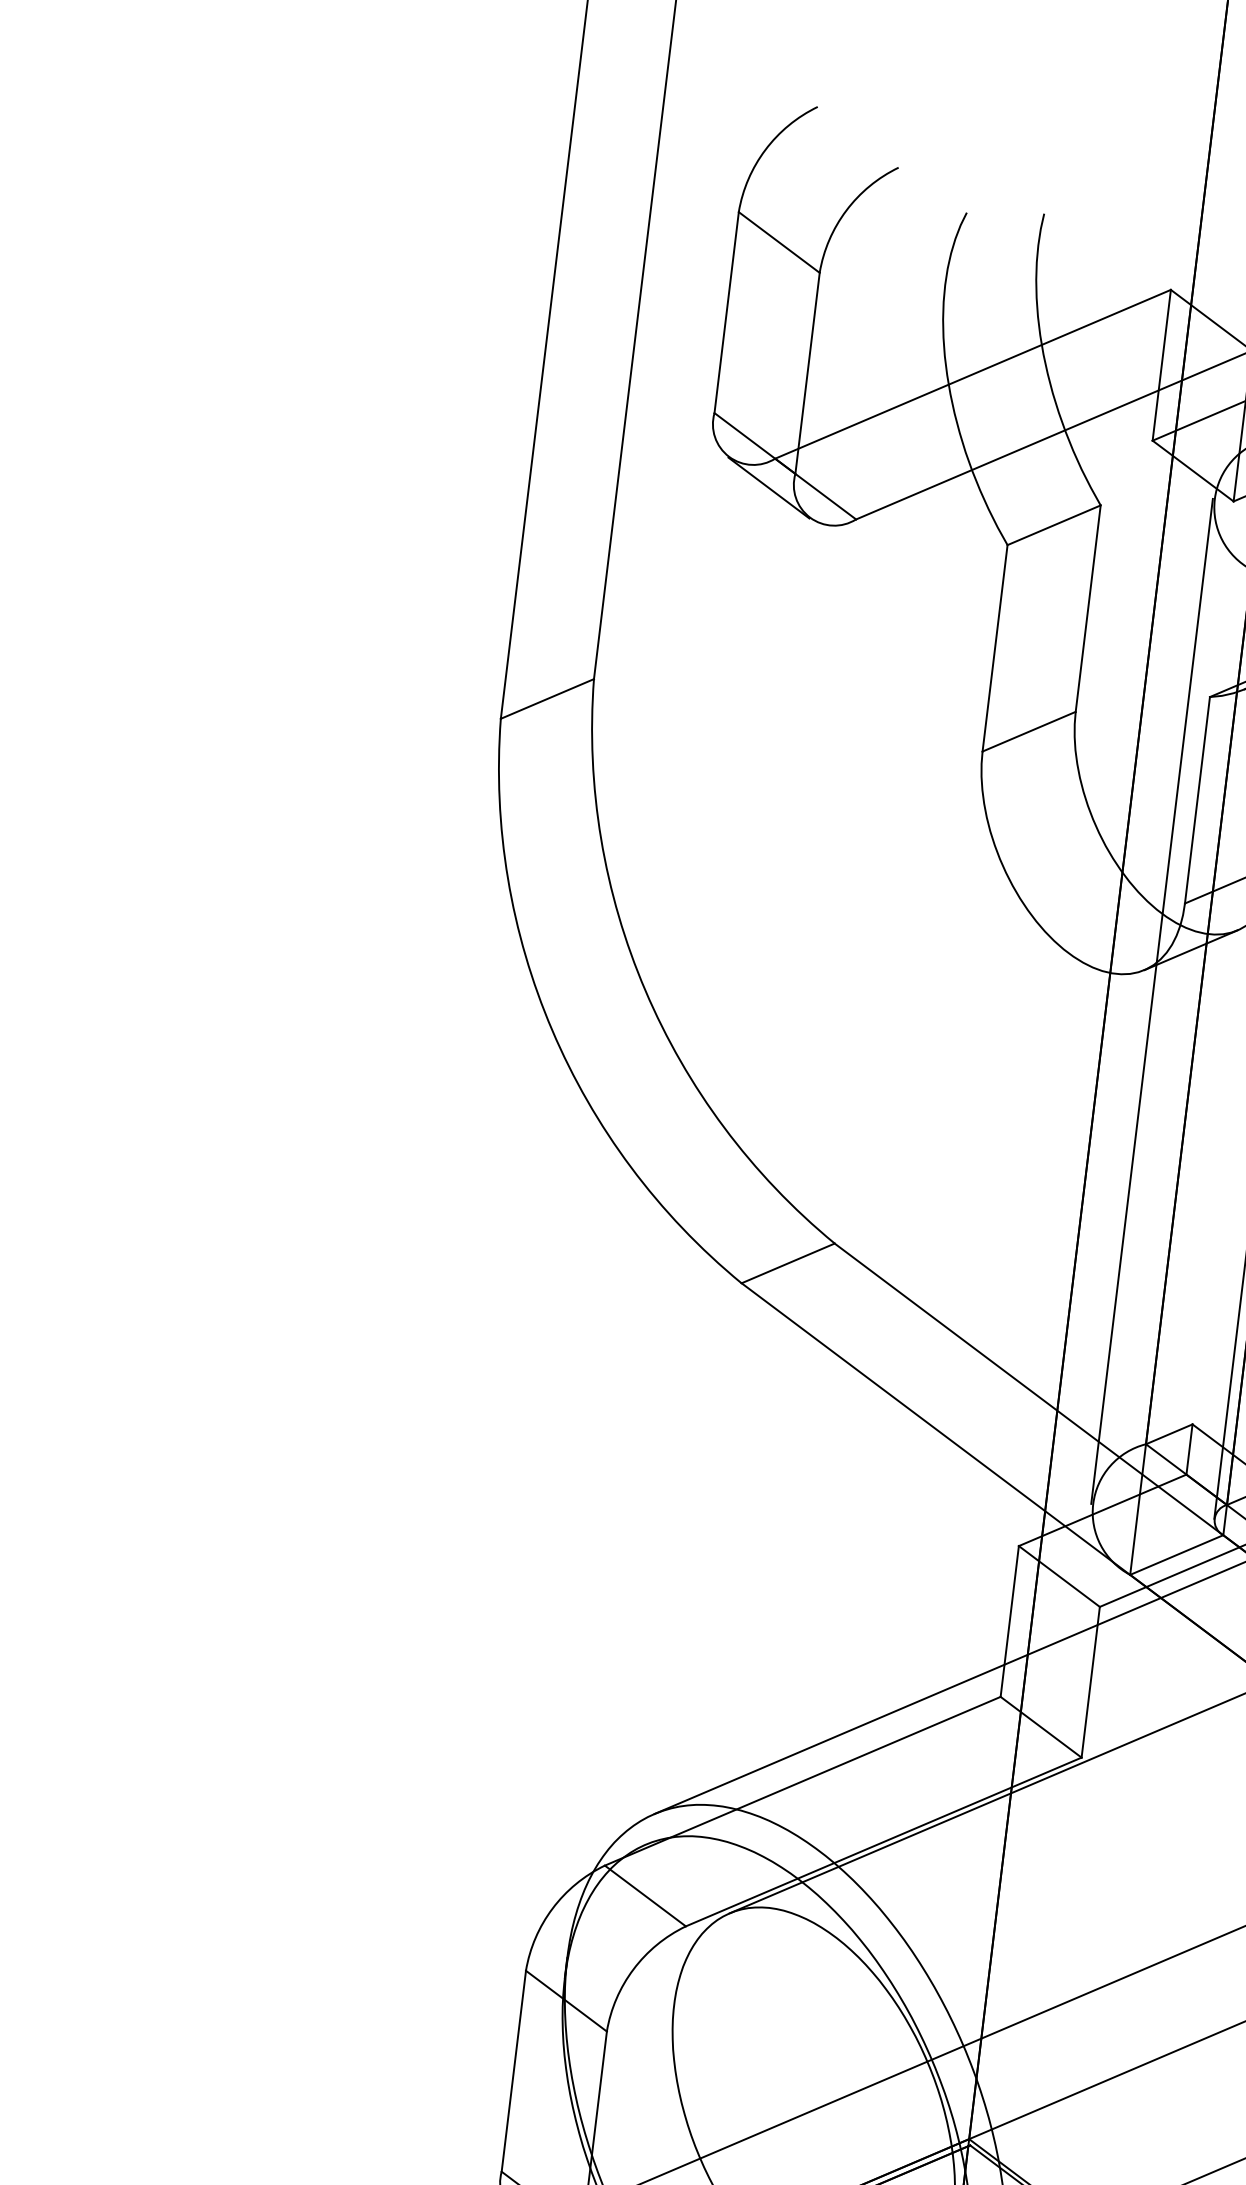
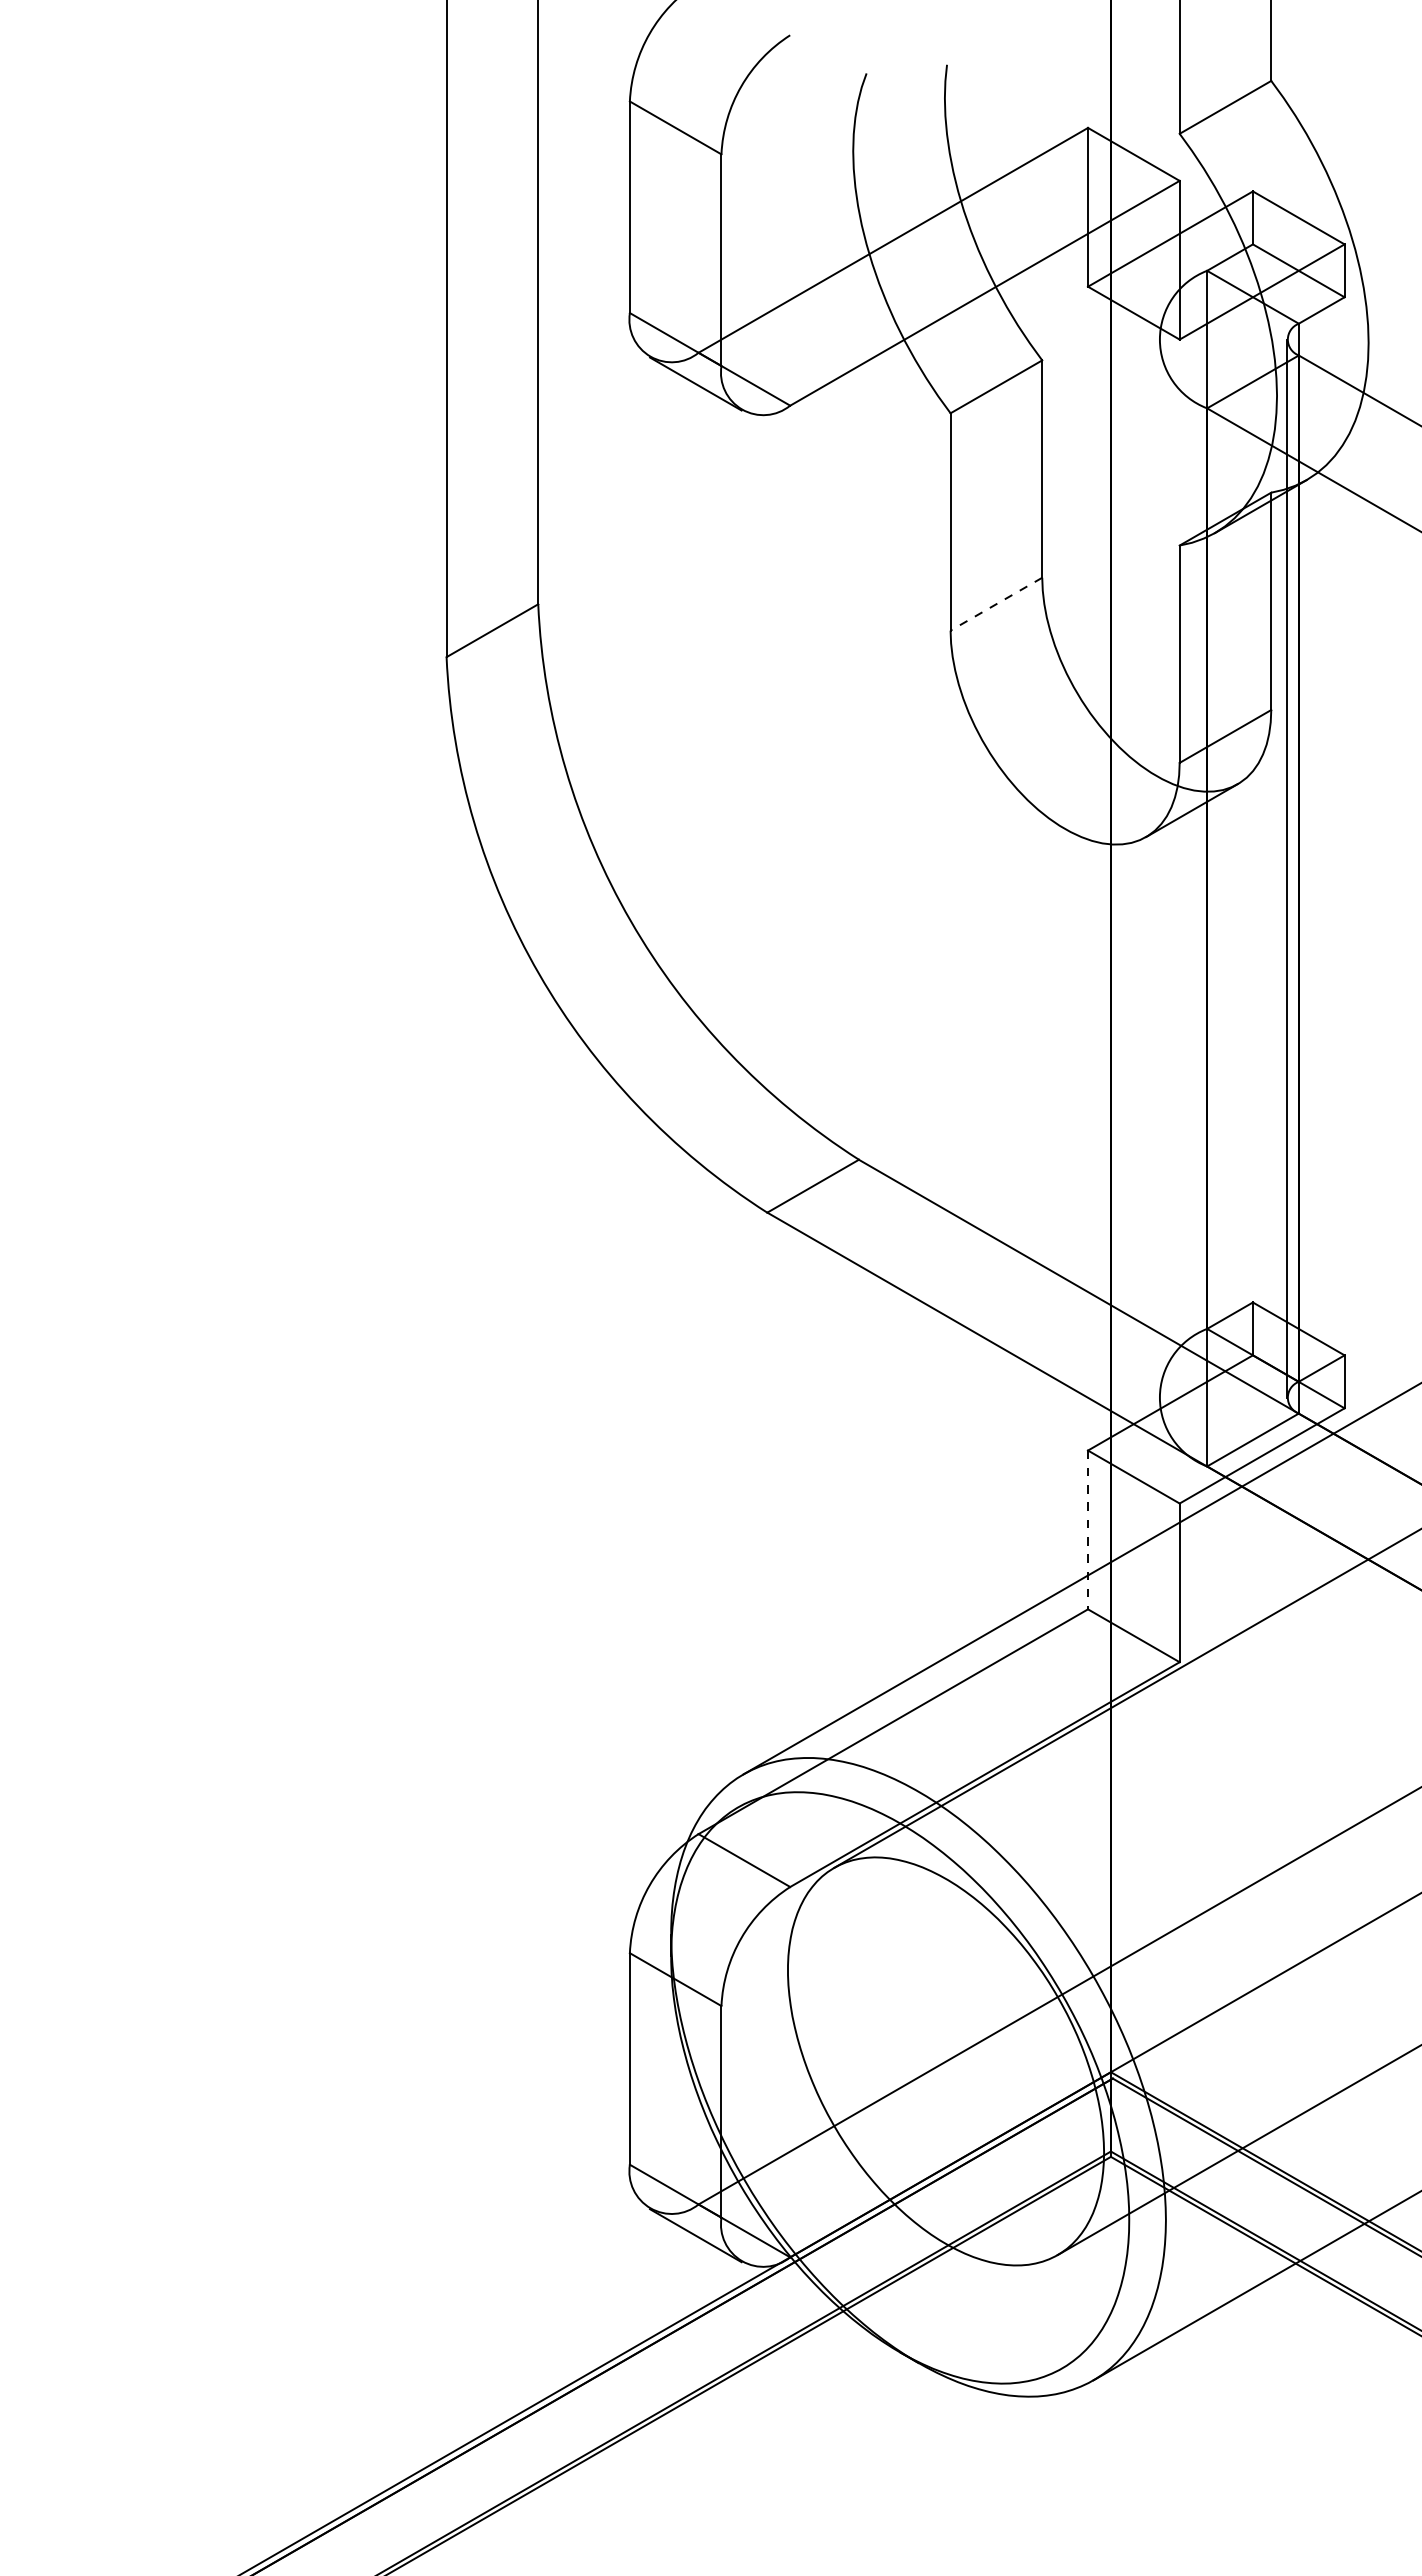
line: (1029, 731) -> (996, 604), solid -> dashed
line: (1151, 1001) -> (1157, 868), removed
line: (1010, 1622) -> (1088, 1530), solid -> dashed

